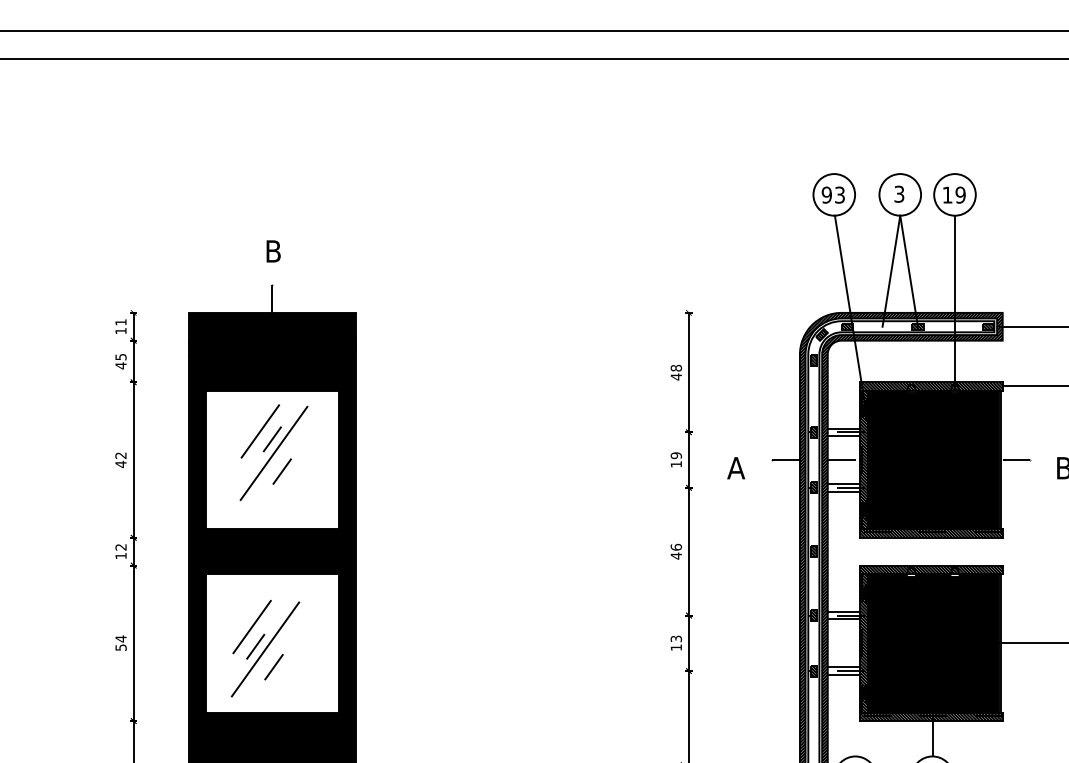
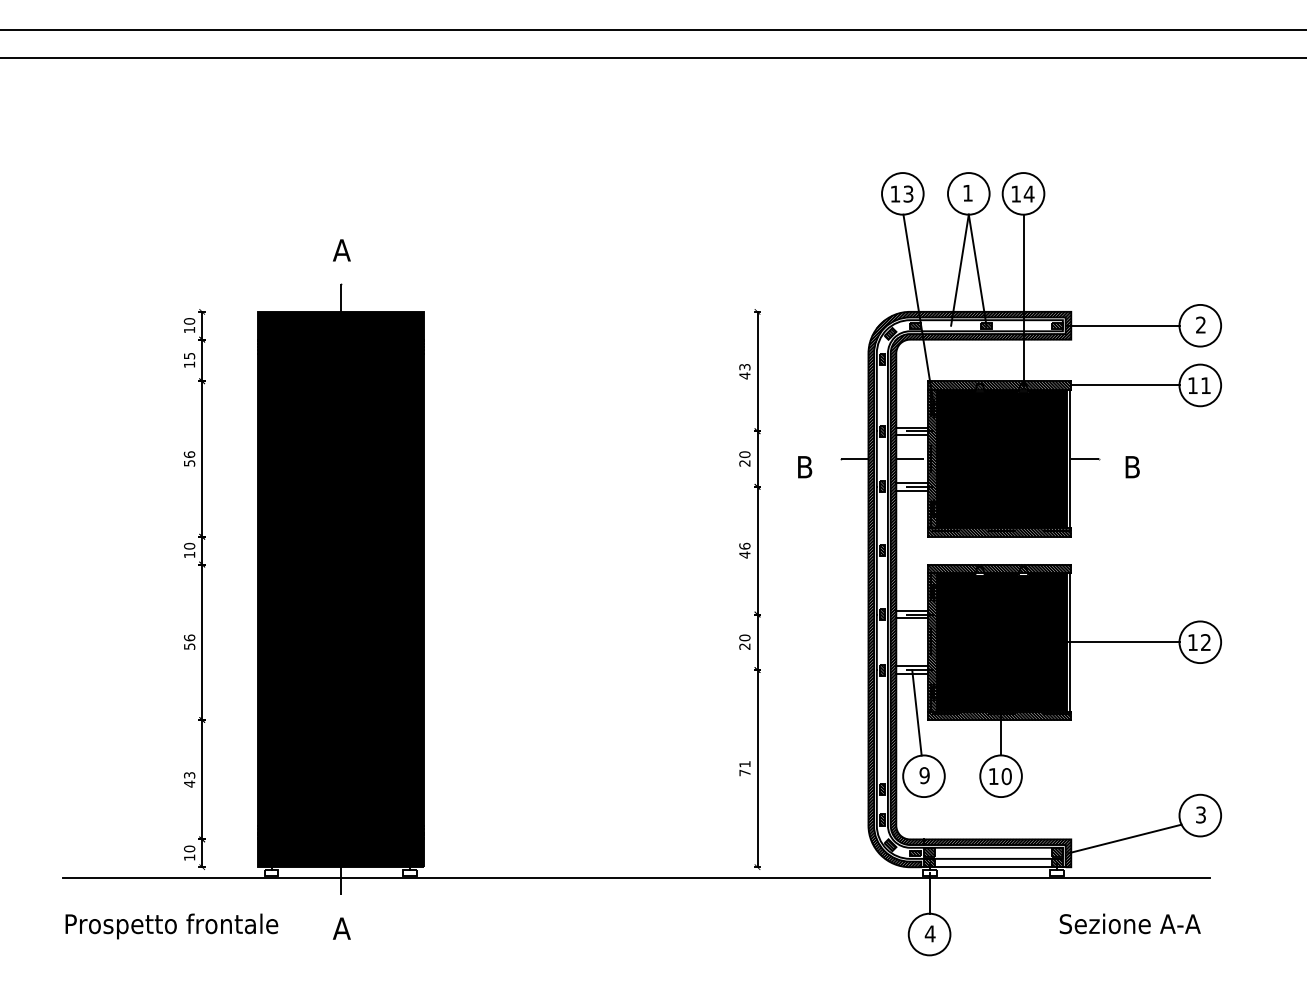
text: (898, 193) -> (967, 192), 3 -> 1
text: (826, 194) -> (895, 193), 93 -> 13
text: (959, 194) -> (1028, 193), 19 -> 14
text: (272, 251) -> (341, 250), B -> A
text: (120, 322) -> (189, 321), 11 -> 10
text: (120, 365) -> (189, 364), 45 -> 15
text: (675, 367) -> (744, 366), 48 -> 43
text: (120, 459) -> (189, 458), 42 -> 56
fill: (271, 459) -> (340, 458), added
text: (675, 459) -> (744, 458), 19 -> 20
text: (735, 468) -> (804, 467), A -> B
text: (120, 546) -> (189, 545), 12 -> 10
text: (120, 638) -> (189, 637), 54 -> 56
fill: (271, 642) -> (340, 641), added
text: (675, 642) -> (744, 641), 13 -> 20
line: (847, 713) -> (916, 712), added

